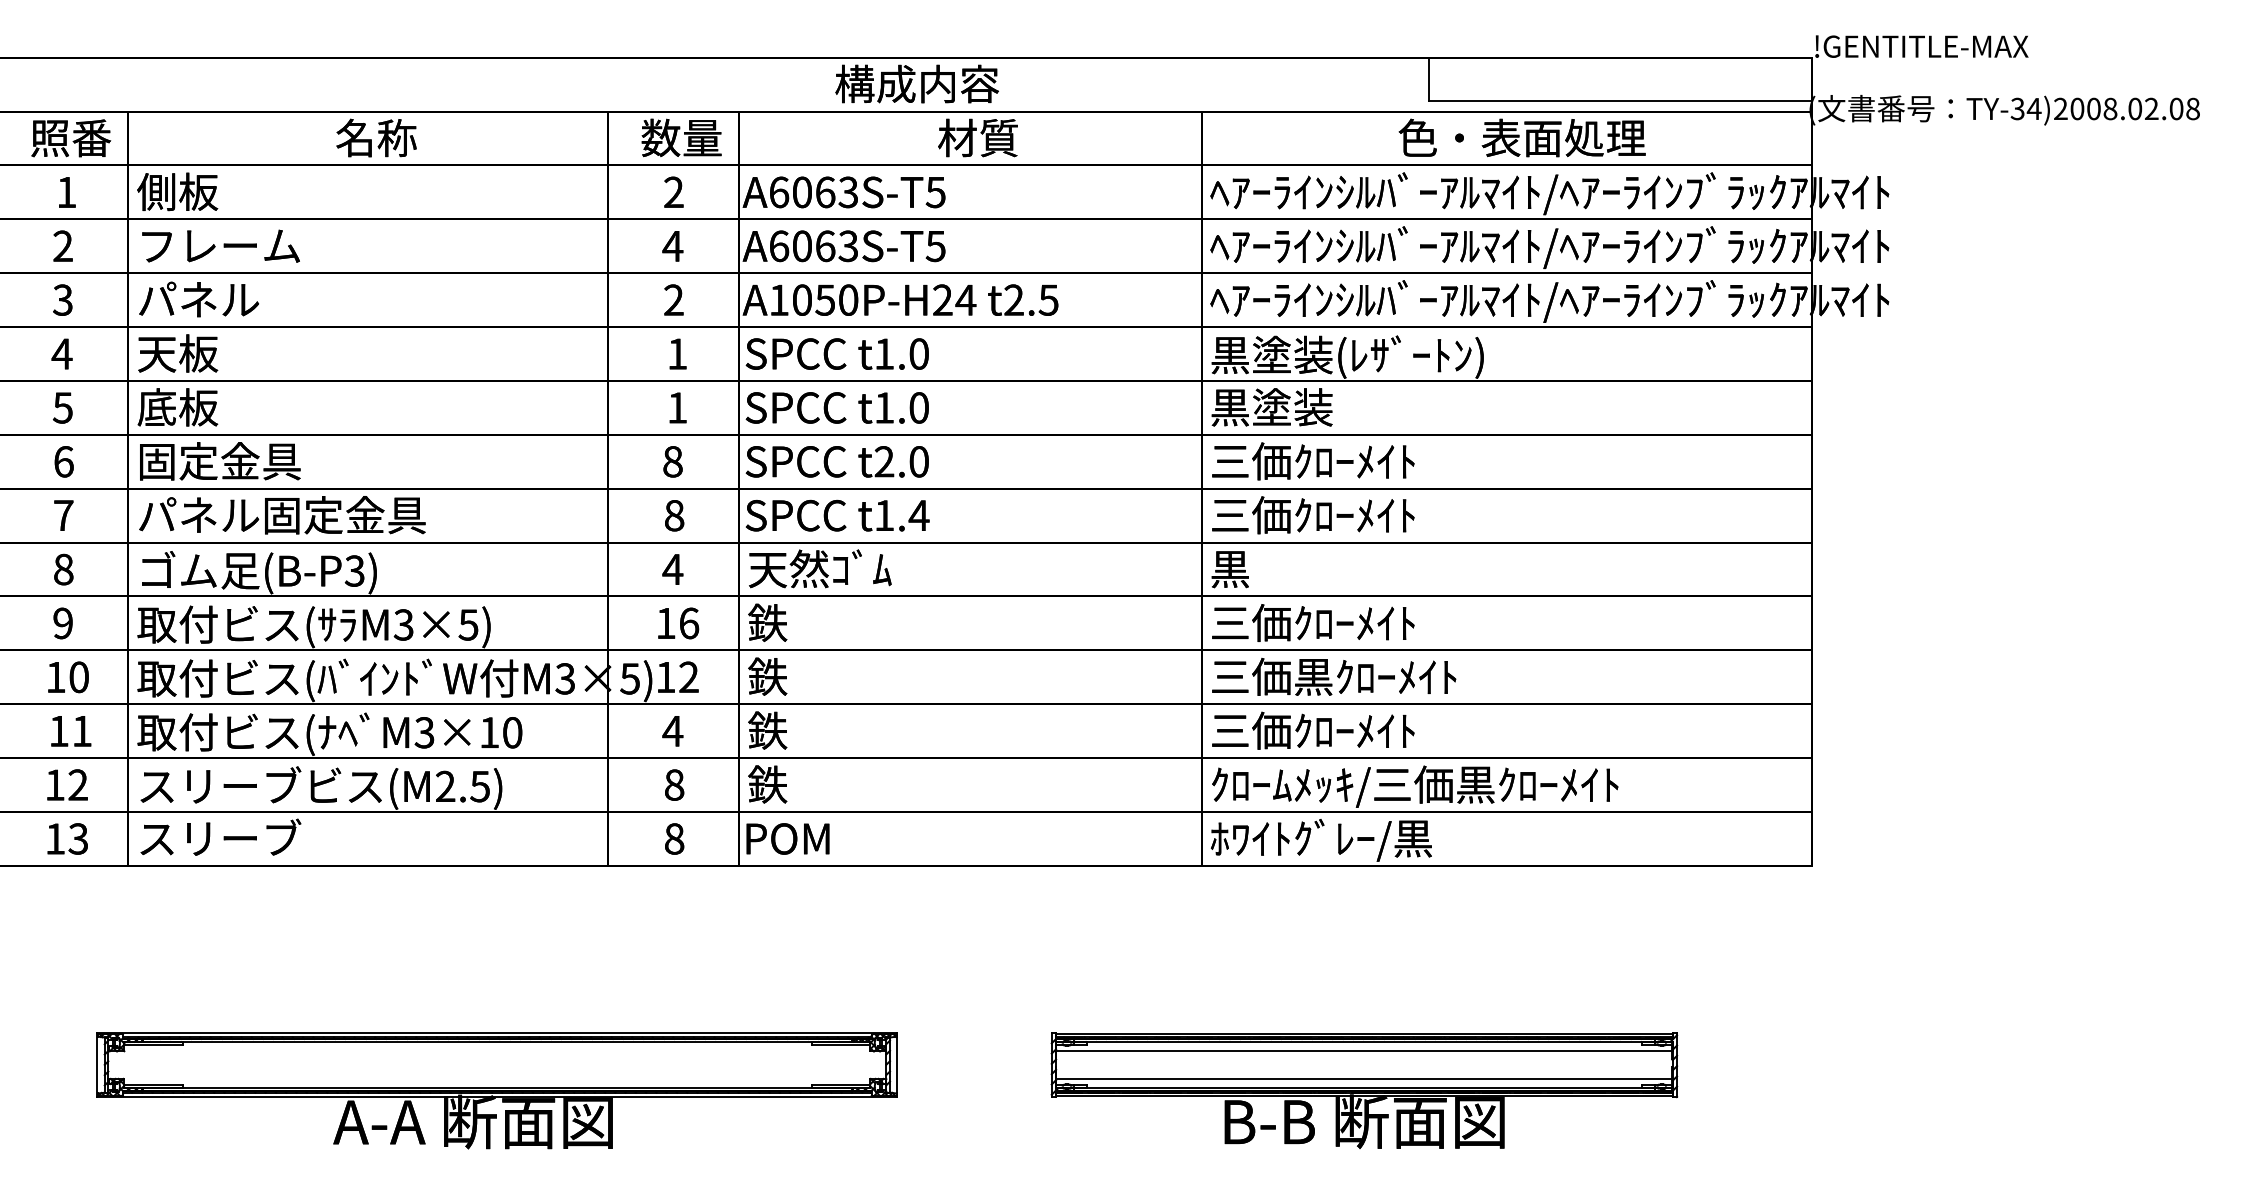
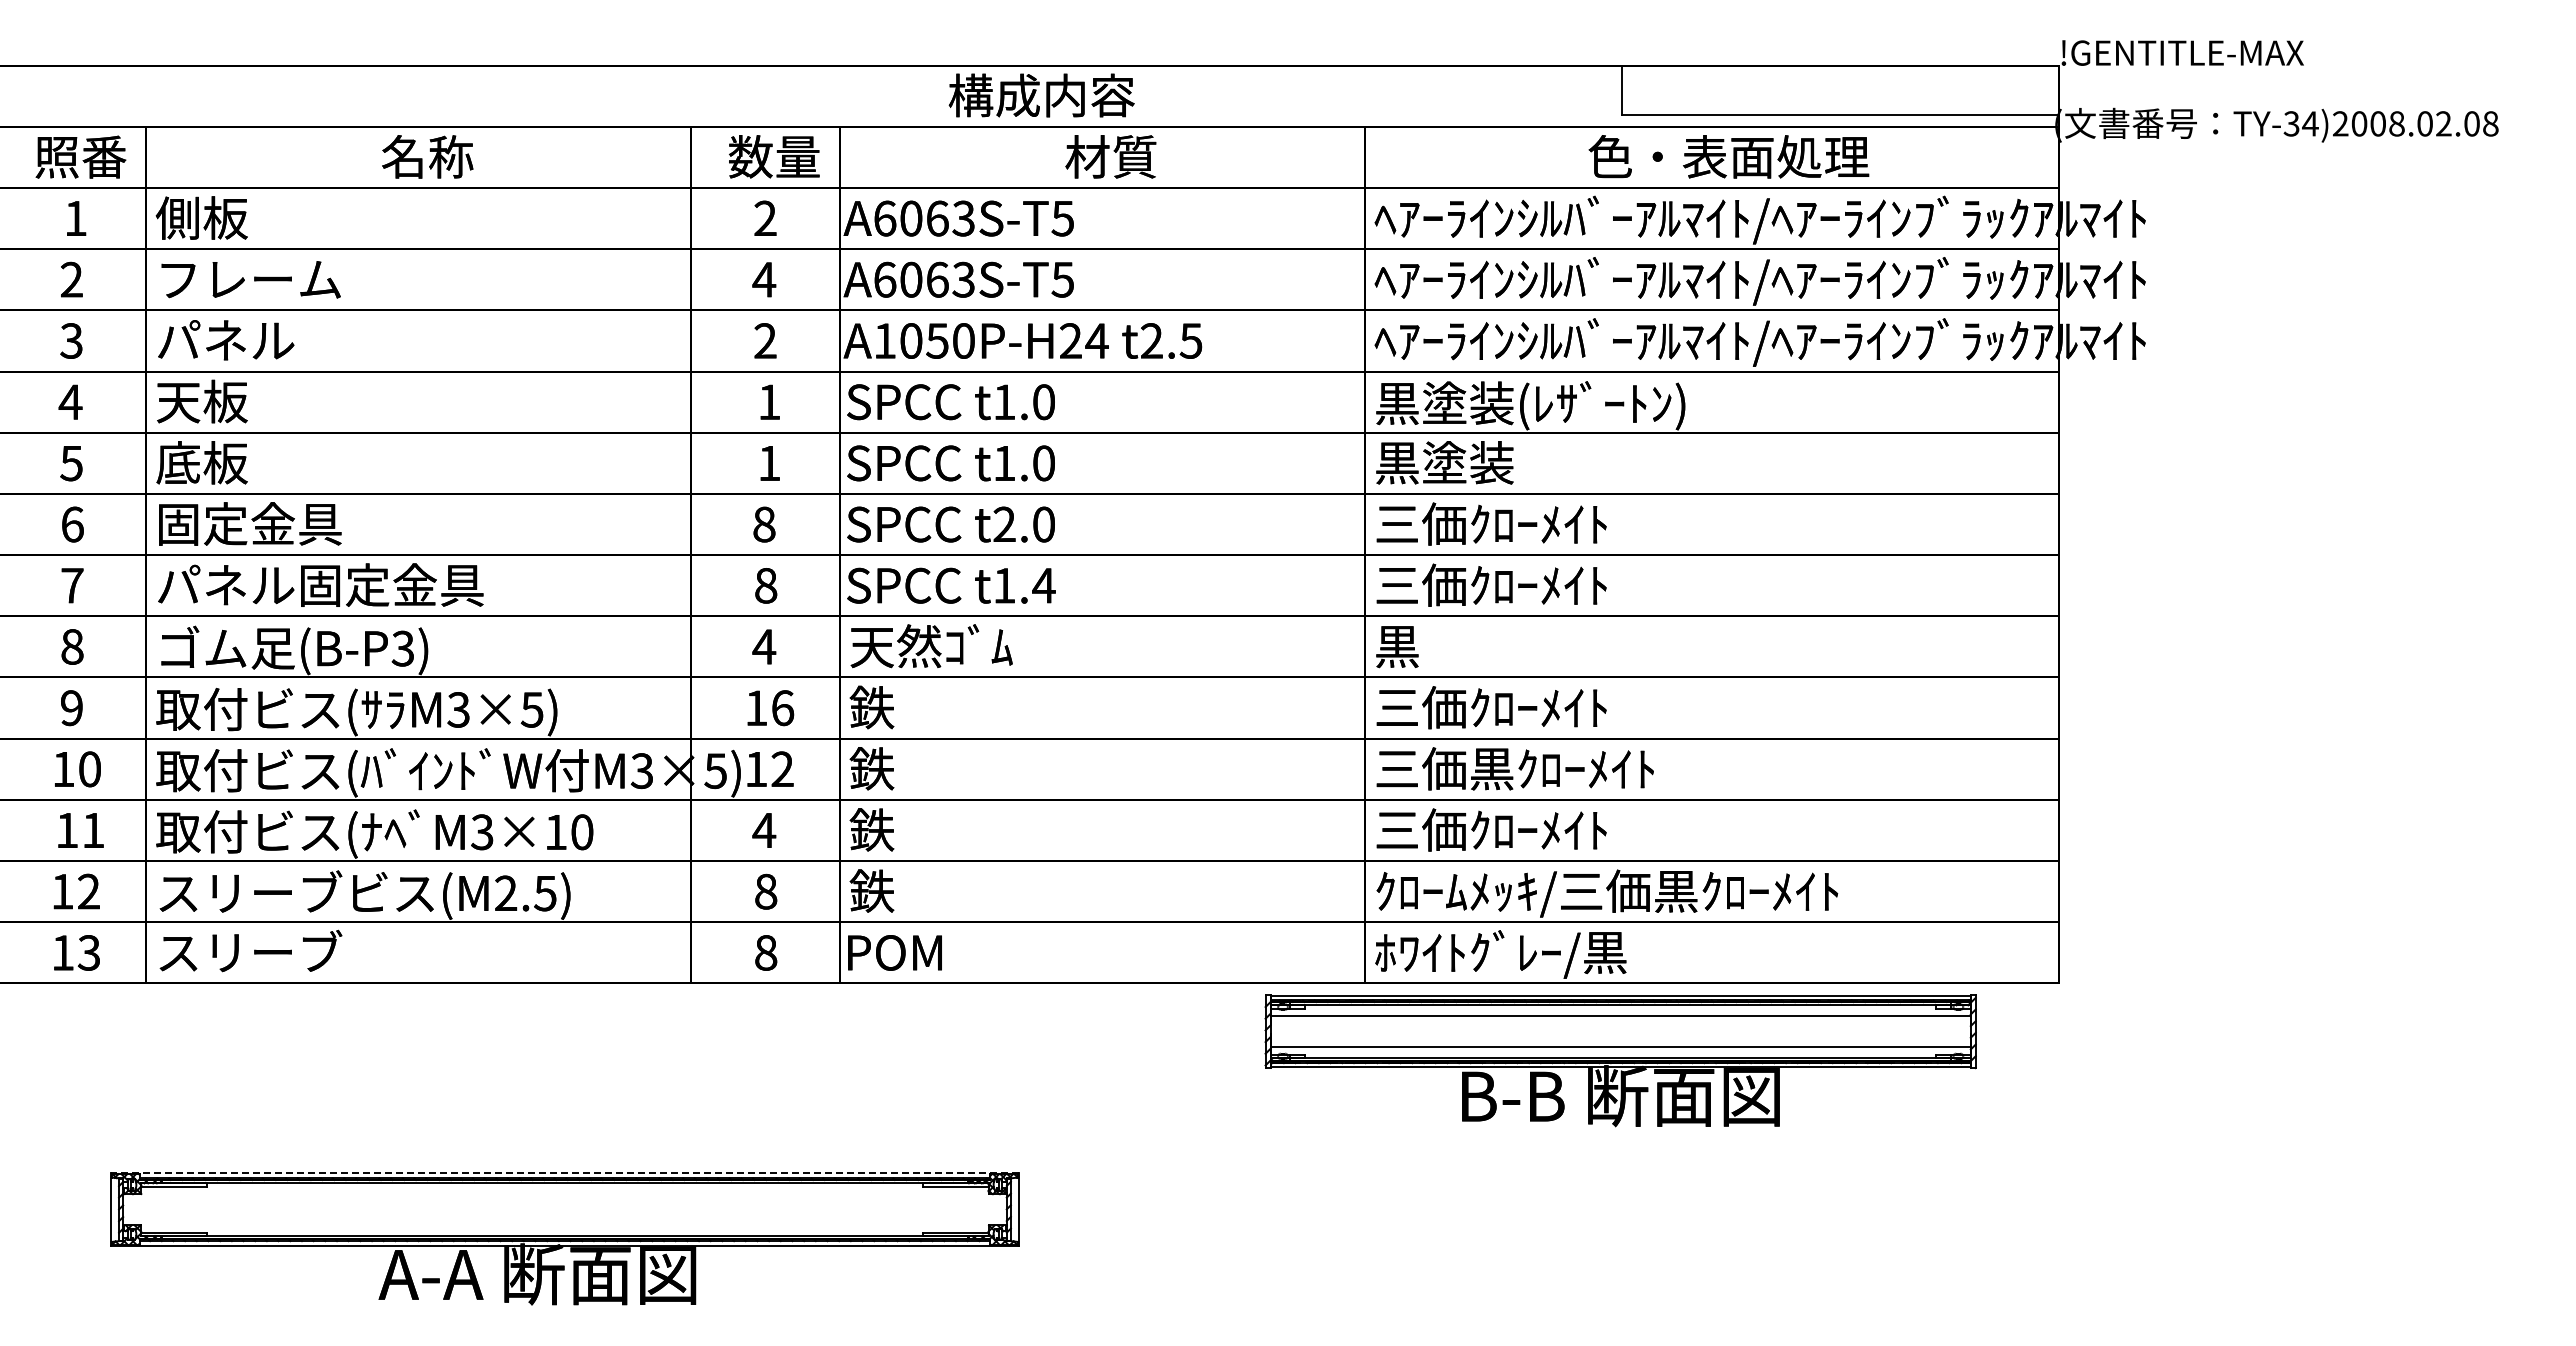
line: (496, 1033) -> (564, 1173), solid -> dashed
part: (1364, 1090) -> (1620, 1060), moved

